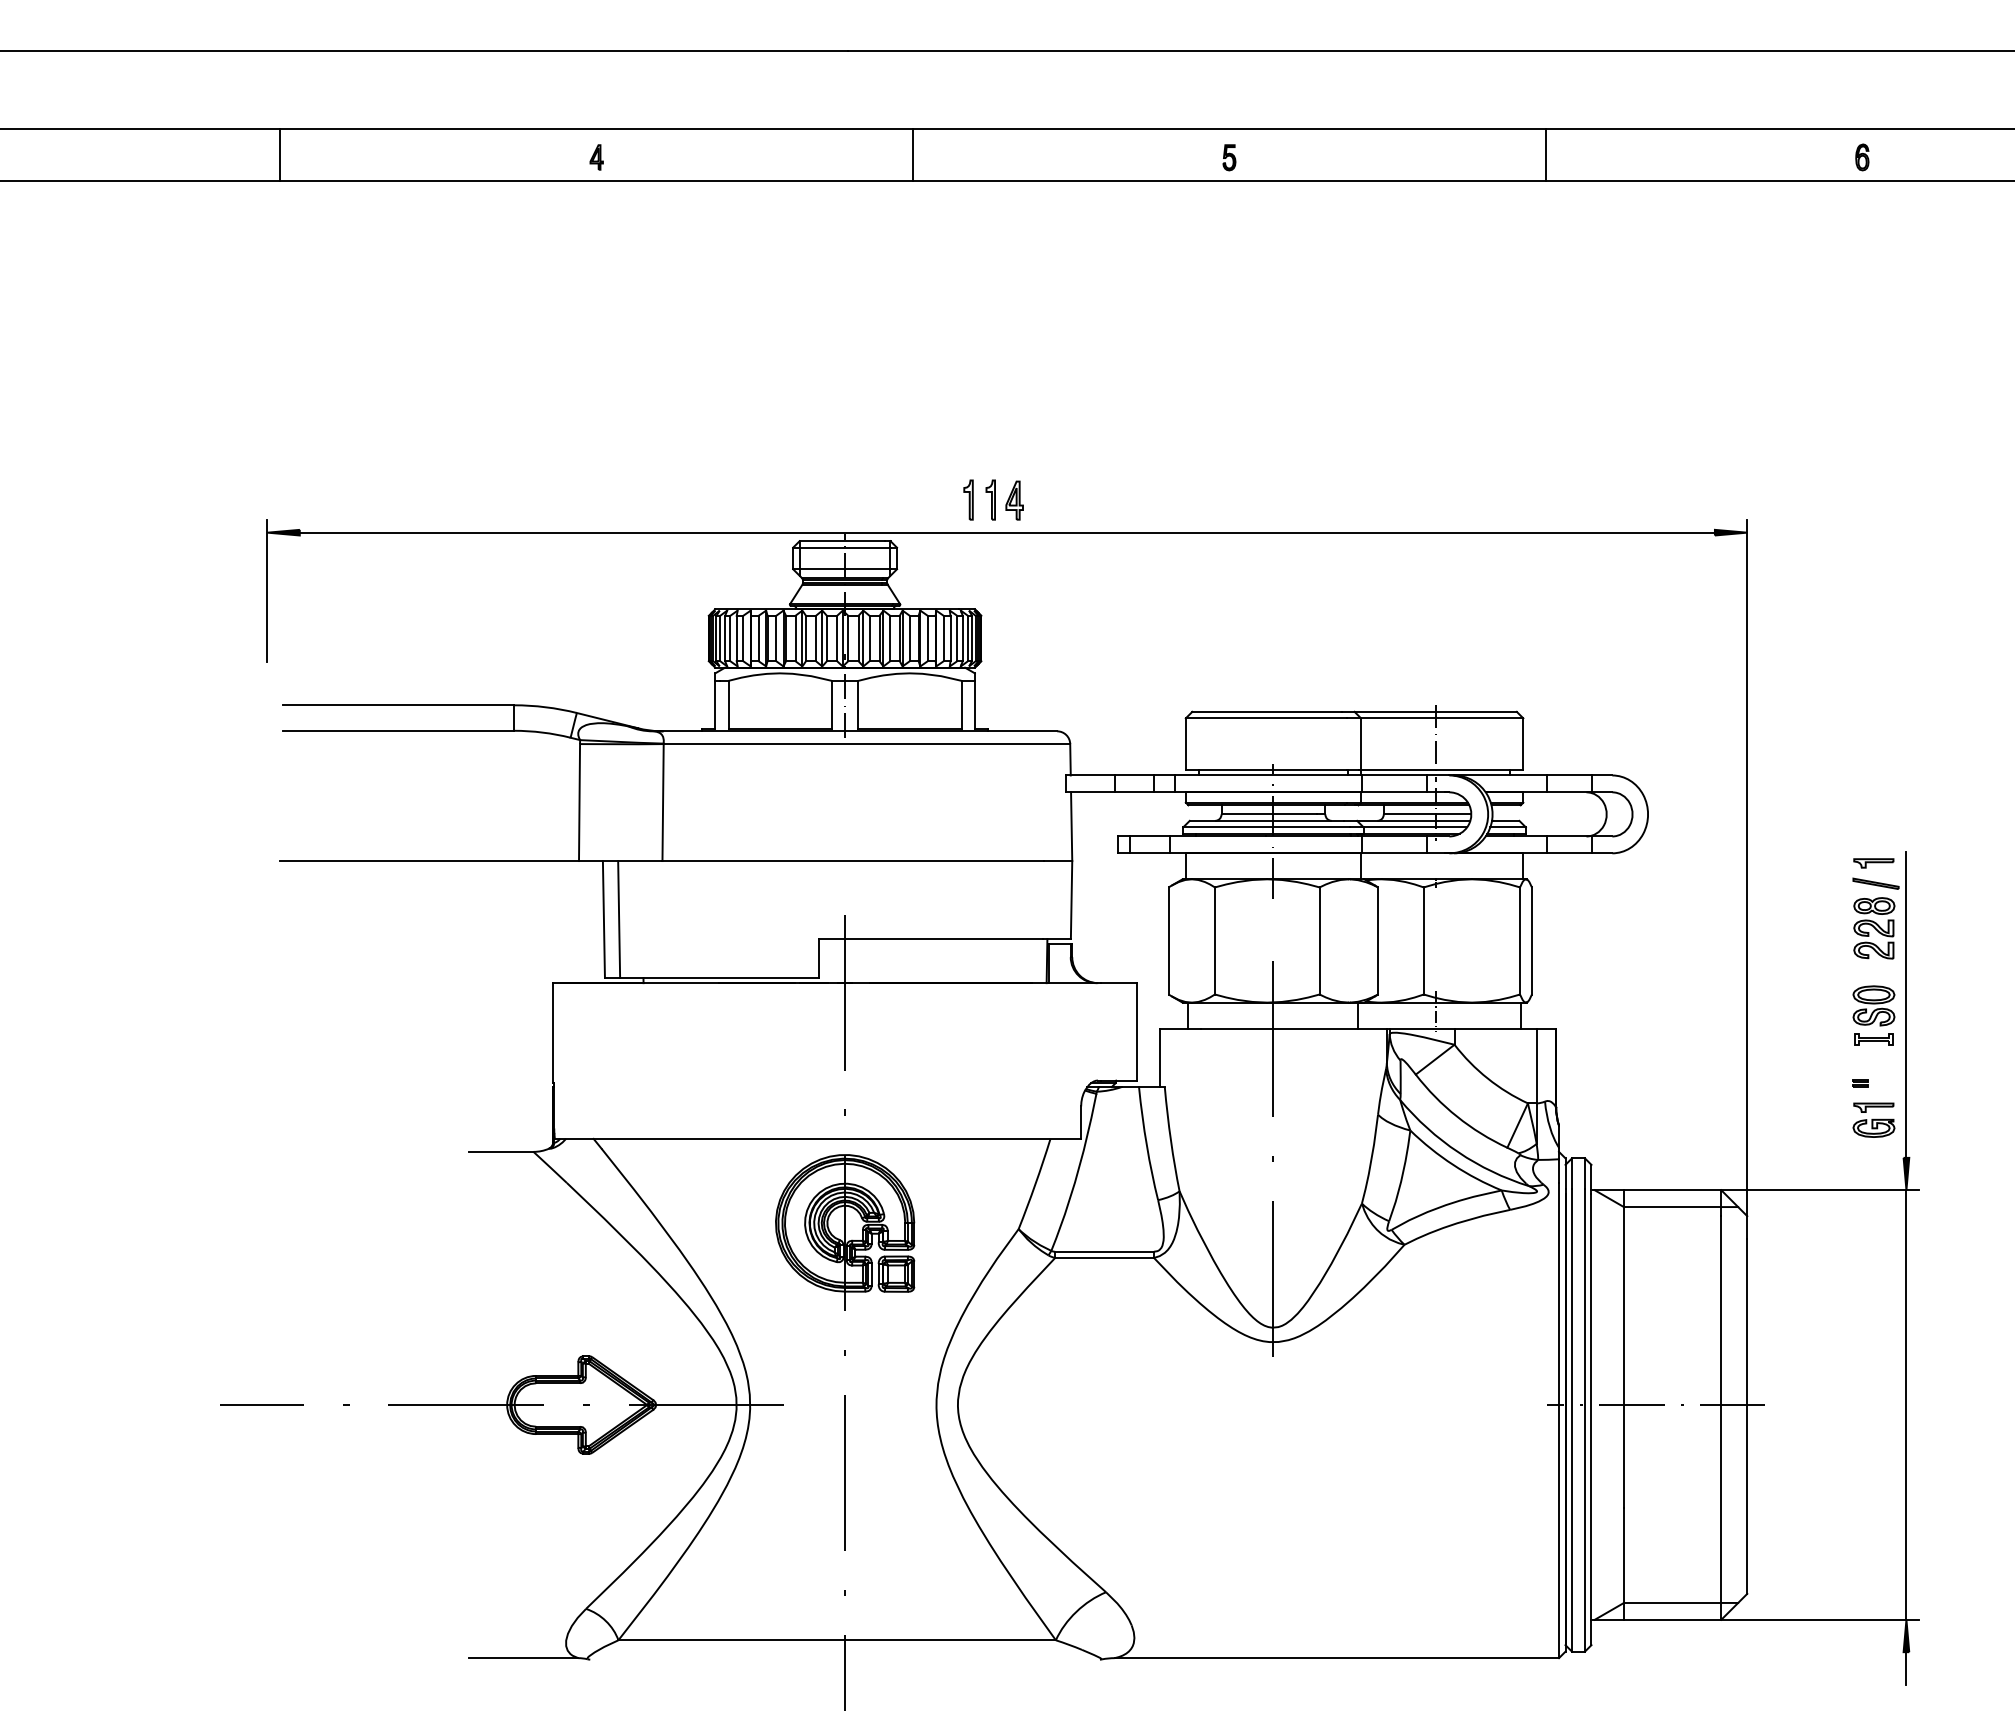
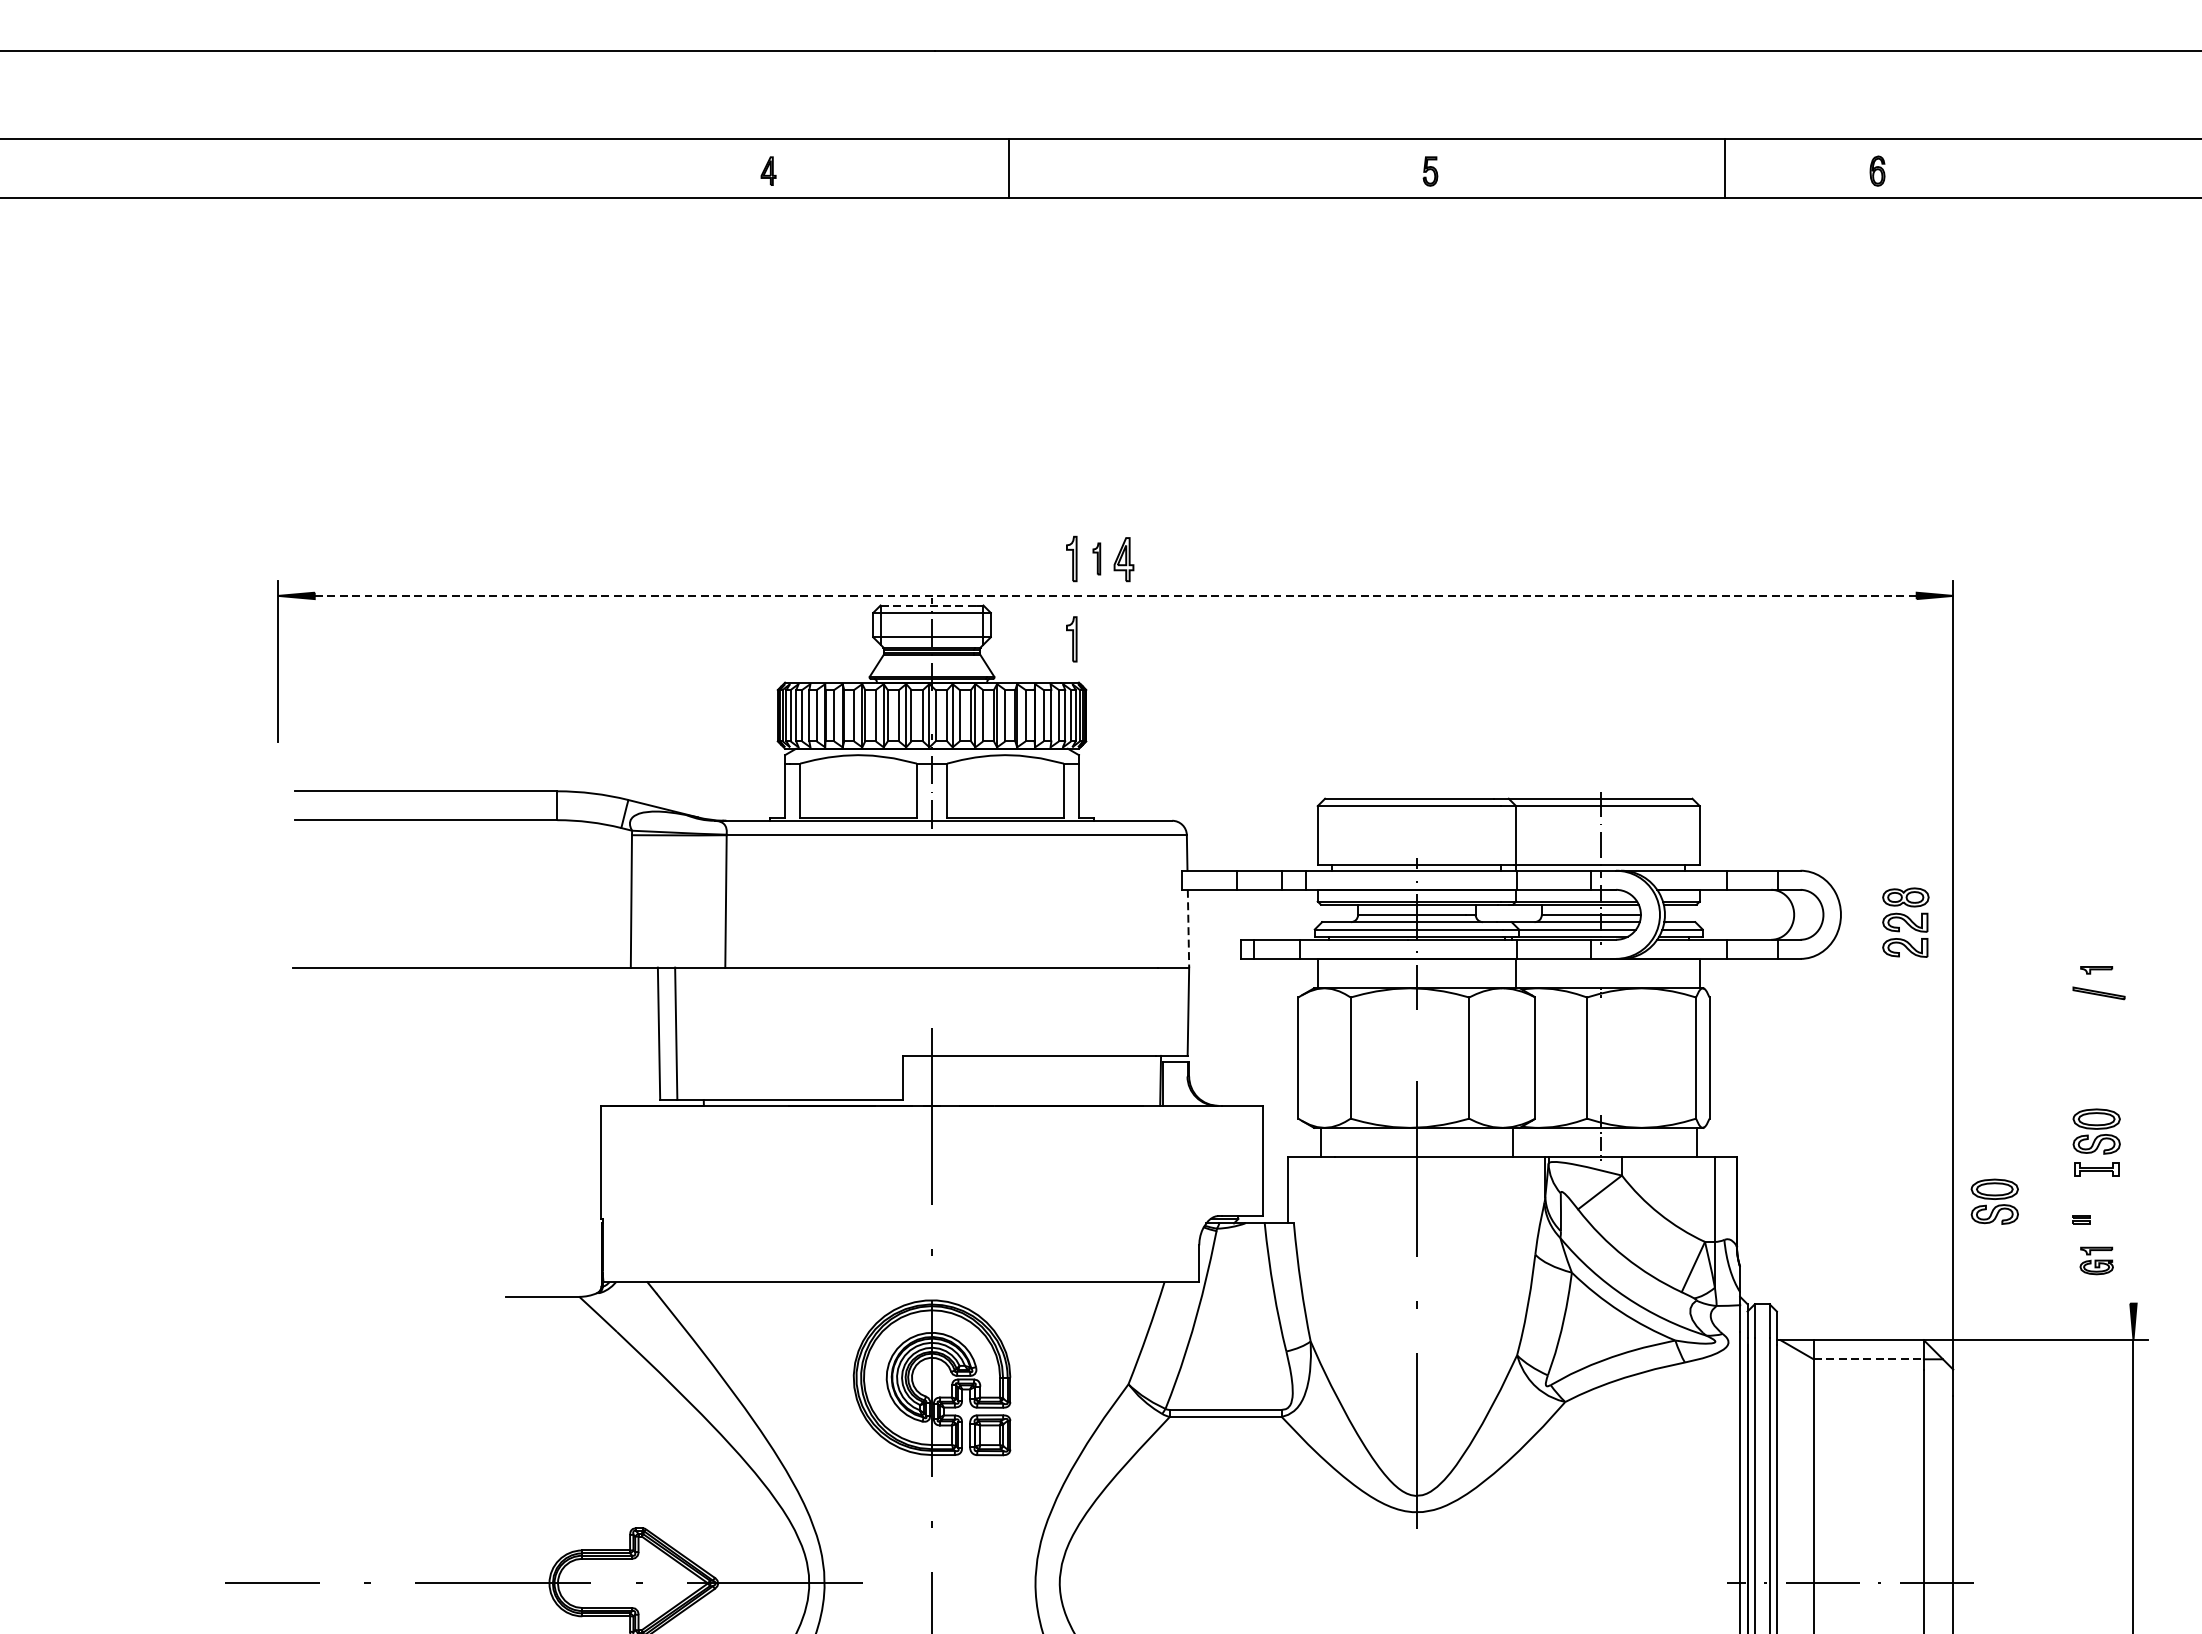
line: (279, 155) -> (291, 168), removed
part: (596, 157) -> (768, 171), moved
part: (1229, 157) -> (1430, 171), moved
part: (1862, 157) -> (1877, 171), moved
part: (990, 499) -> (1096, 558), size x0.7
line: (1007, 532) -> (1115, 595), solid -> dashed
line: (842, 541) -> (929, 605), solid -> dashed
part: (968, 570) -> (1071, 638), added
line: (1071, 827) -> (1188, 929), solid -> dashed
part: (1873, 863) -> (2096, 970), size x0.7
part: (1874, 928) -> (1906, 922), moved
line: (1906, 1004) -> (2133, 1130), removed
part: (1783, 1067) -> (1994, 1201), added
part: (1873, 1119) -> (2096, 1260), size x0.7
line: (1672, 1207) -> (1868, 1359), solid -> dashed

